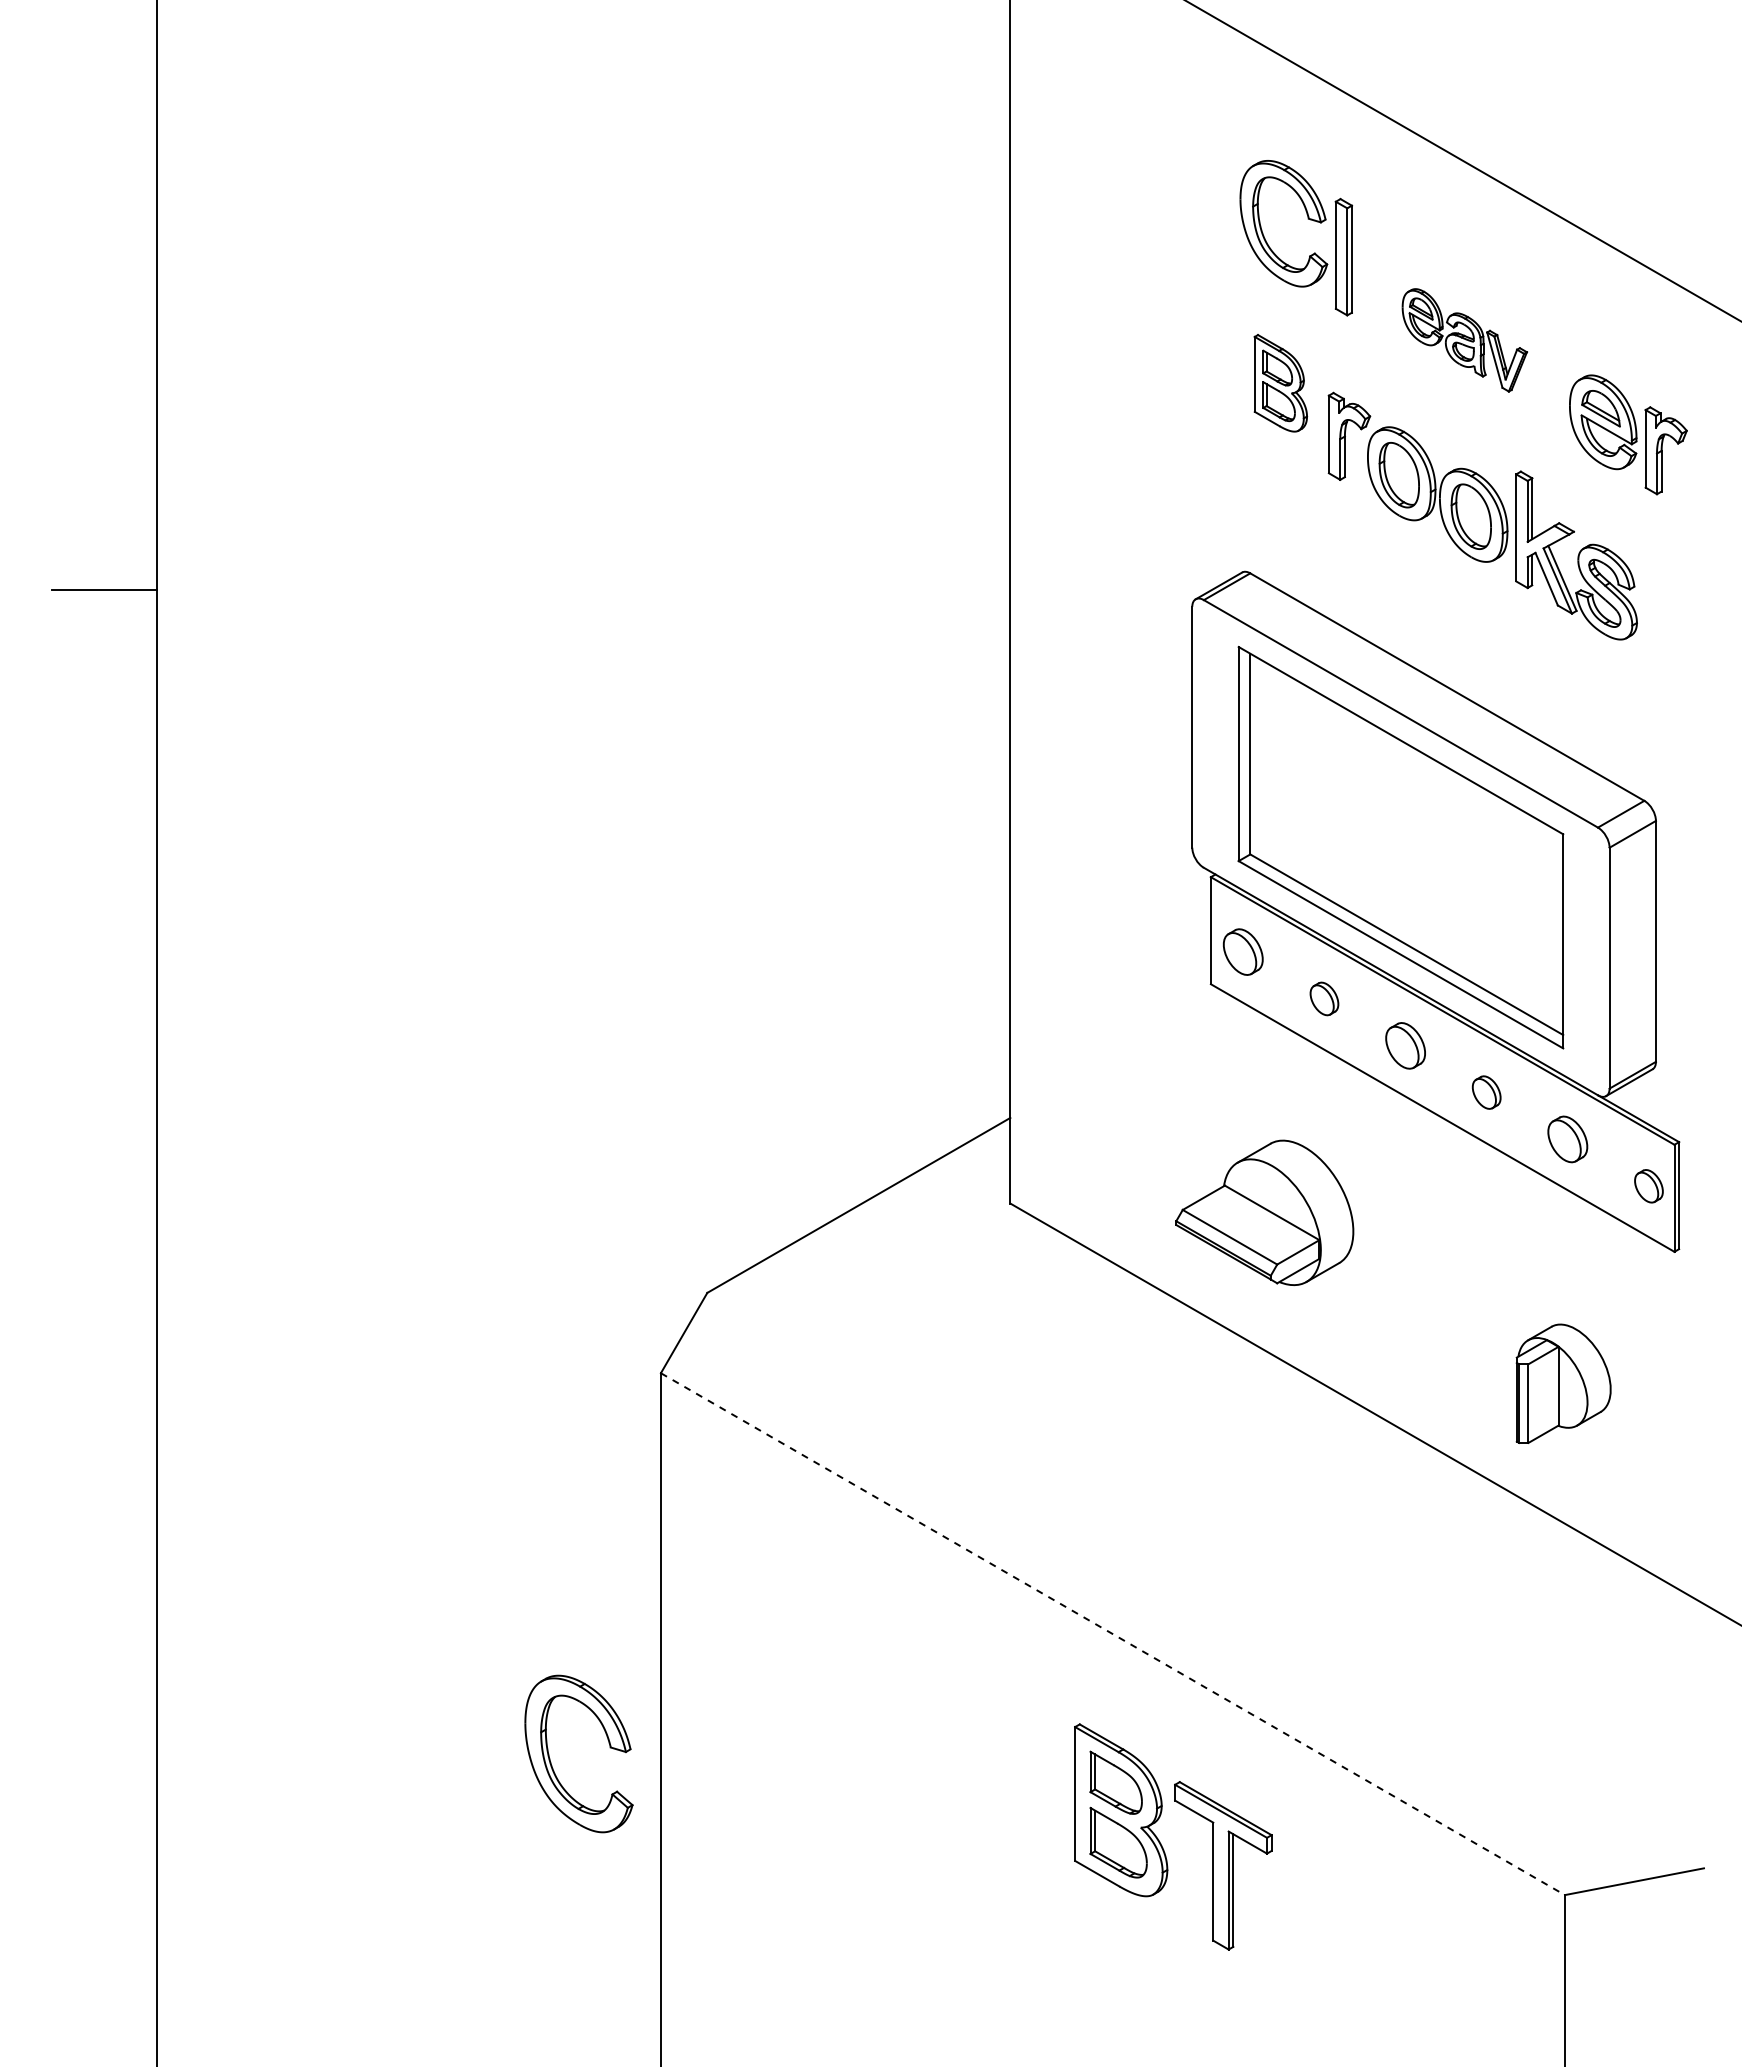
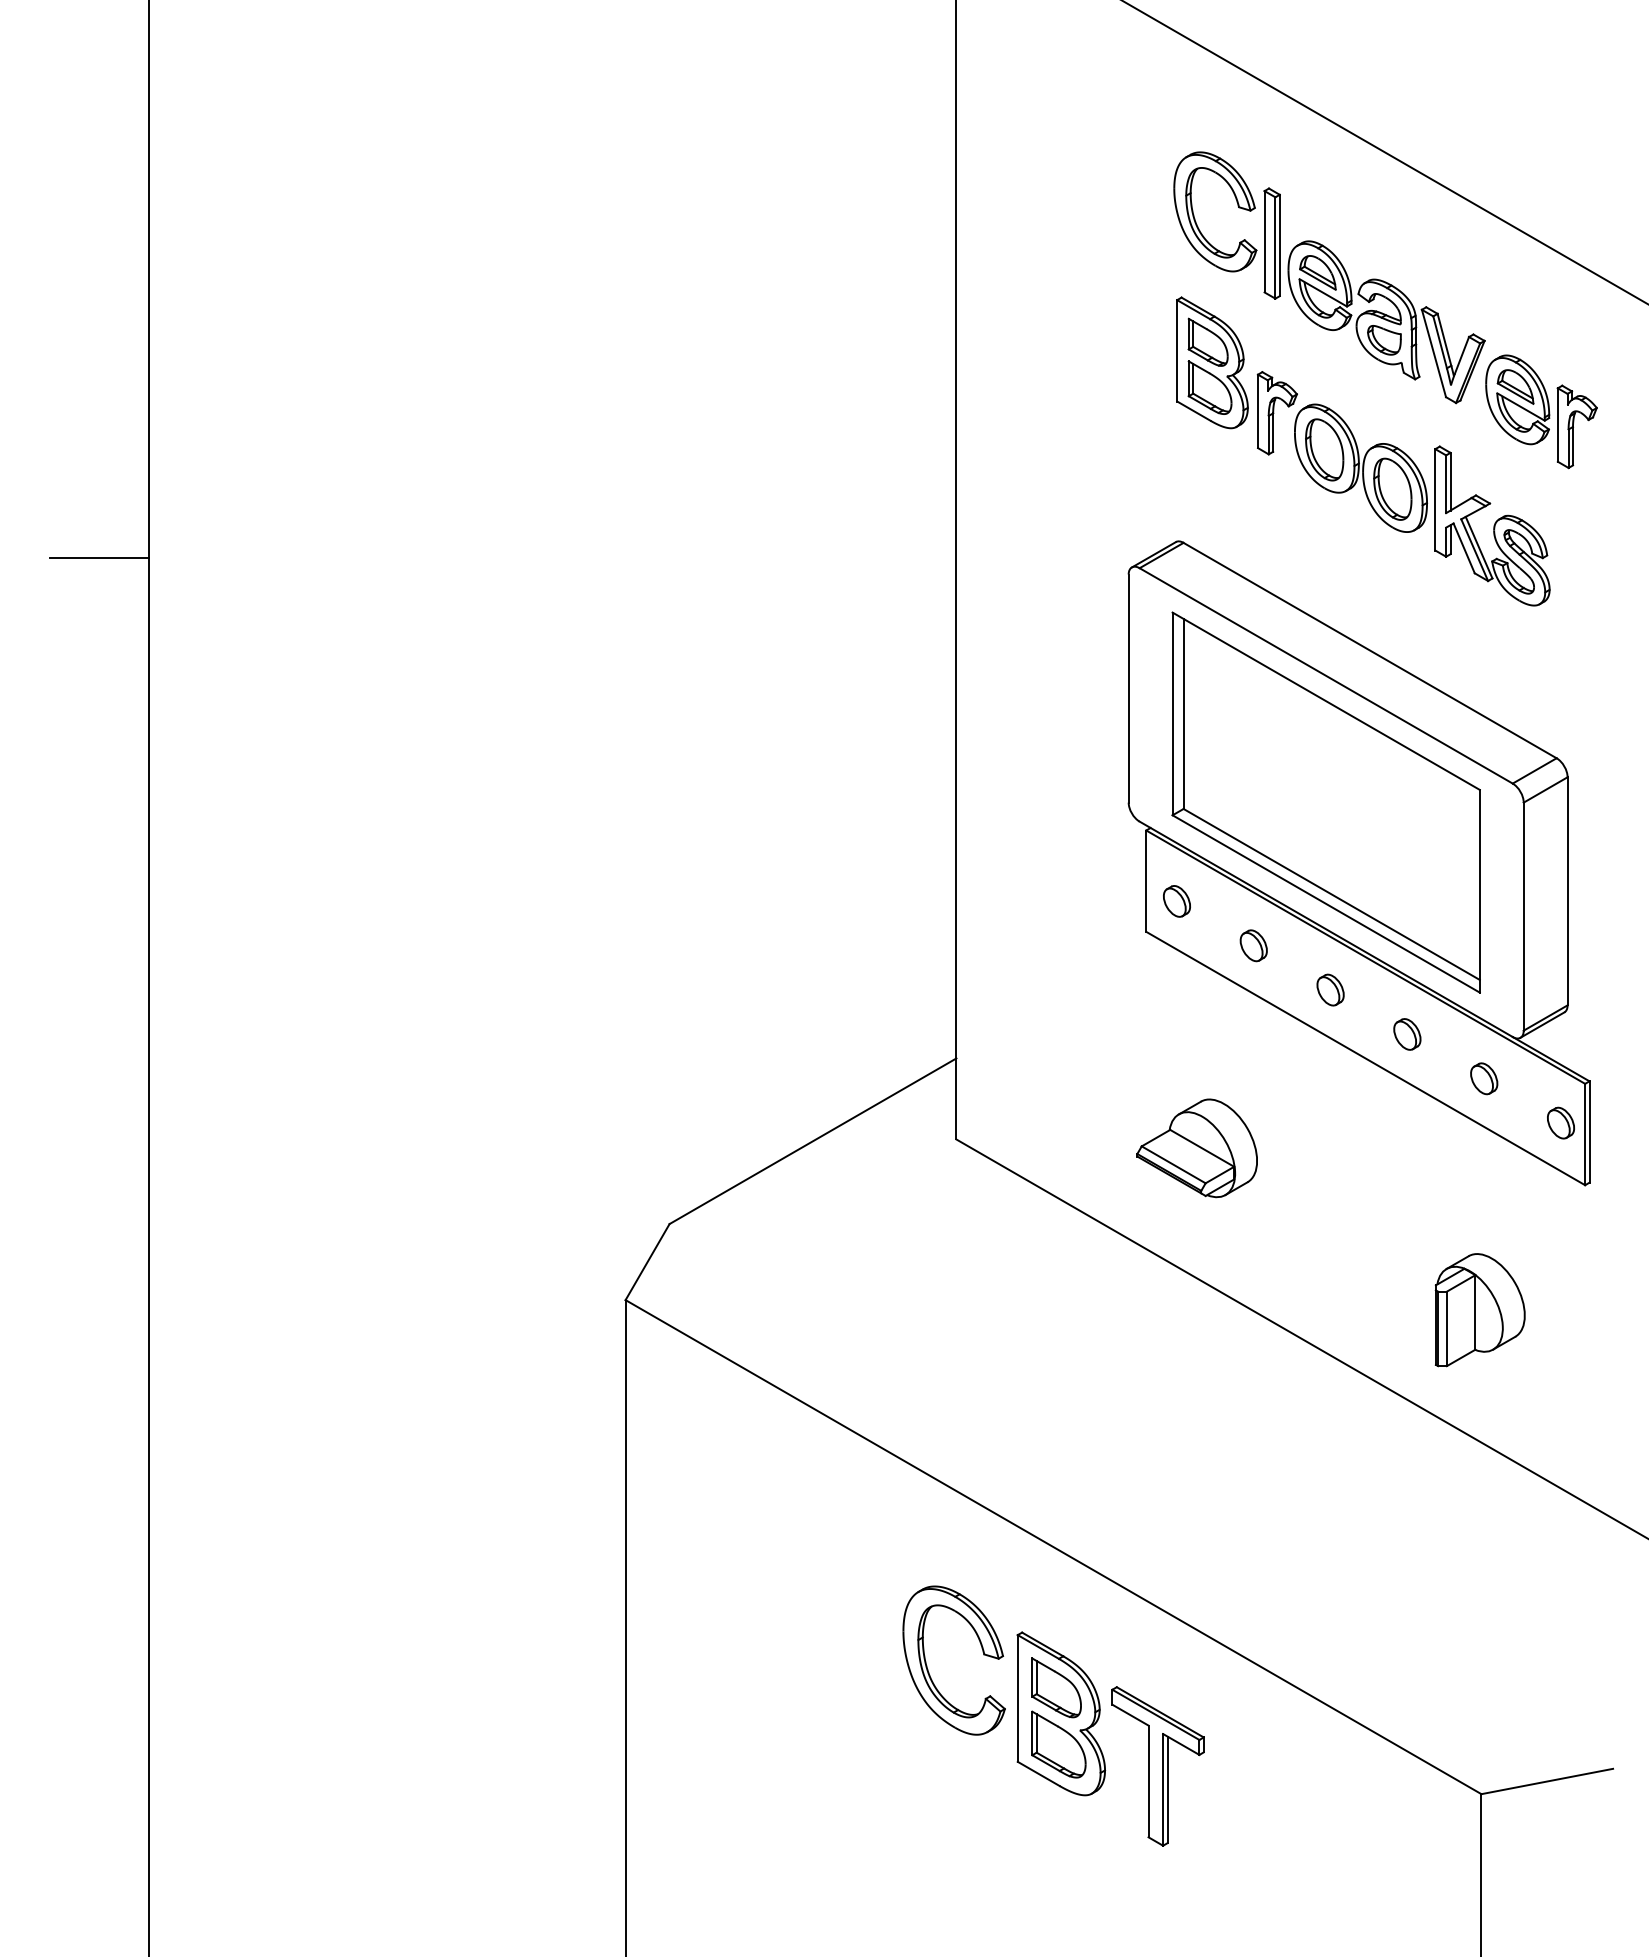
part: (1464, 340) -> (1386, 322), size x1.67
part: (1280, 383) -> (1212, 363), size x1.43
part: (1243, 951) -> (1177, 900), size x0.71
part: (1405, 1045) -> (1330, 989), size x0.71
part: (1567, 1139) -> (1483, 1078), size x0.71
part: (1264, 1212) -> (1197, 1147), size x0.71
line: (1112, 1634) -> (1053, 1547), dashed -> solid
part: (550, 1758) -> (927, 1664), moved

